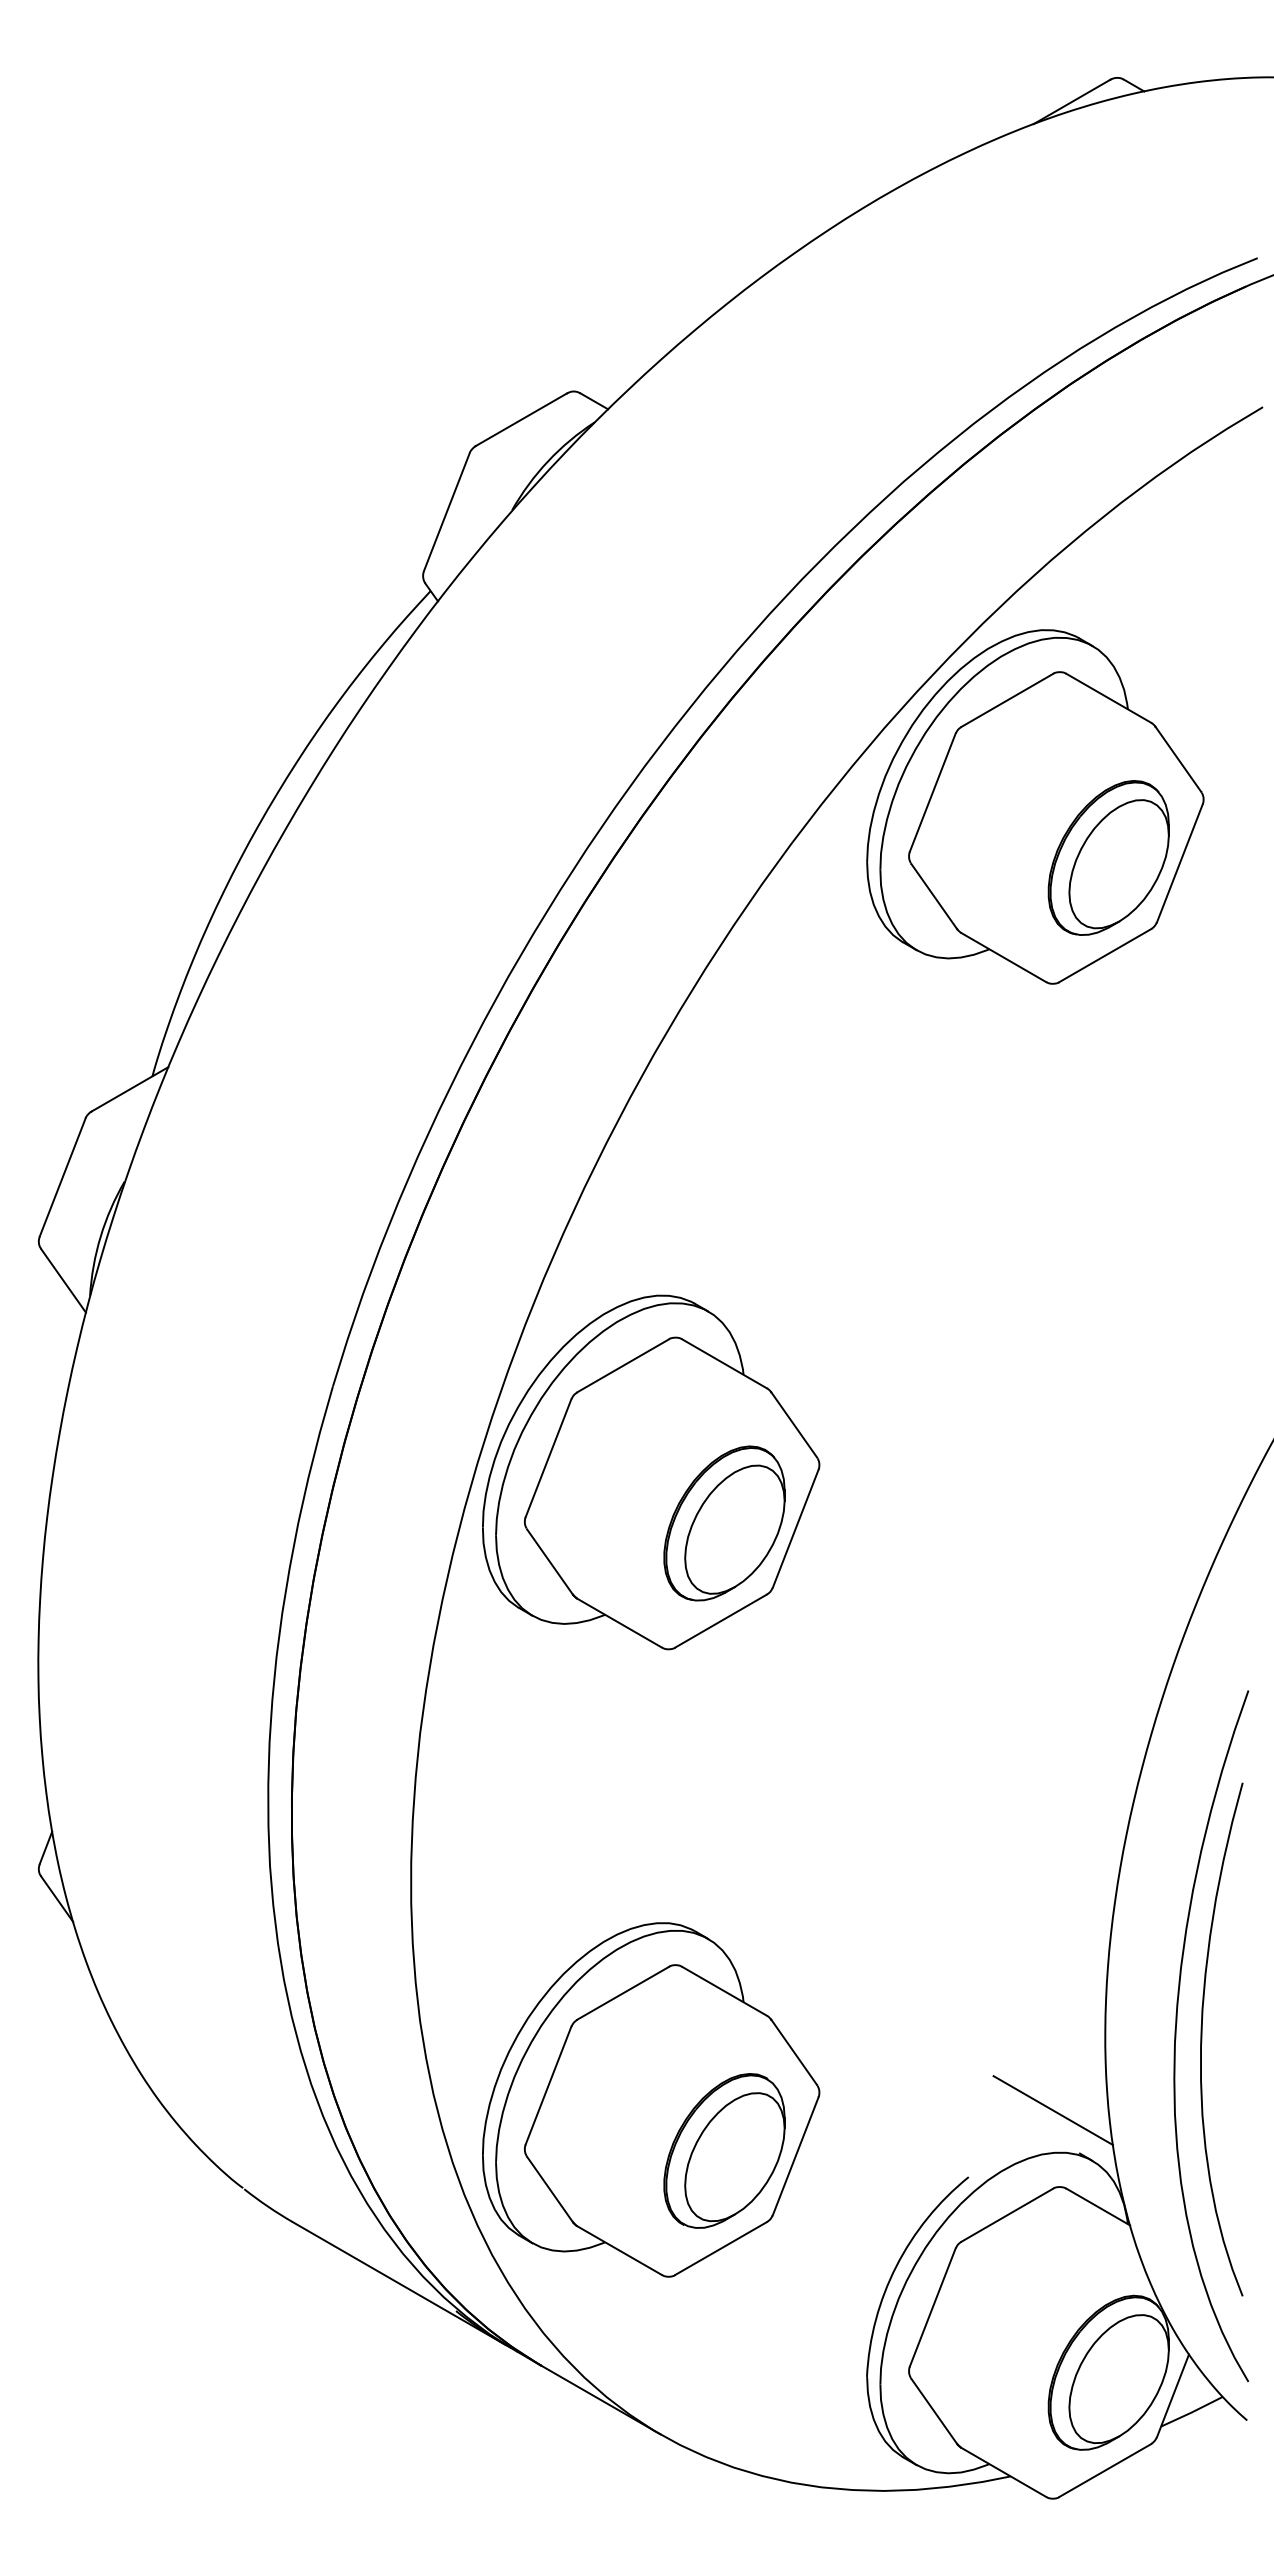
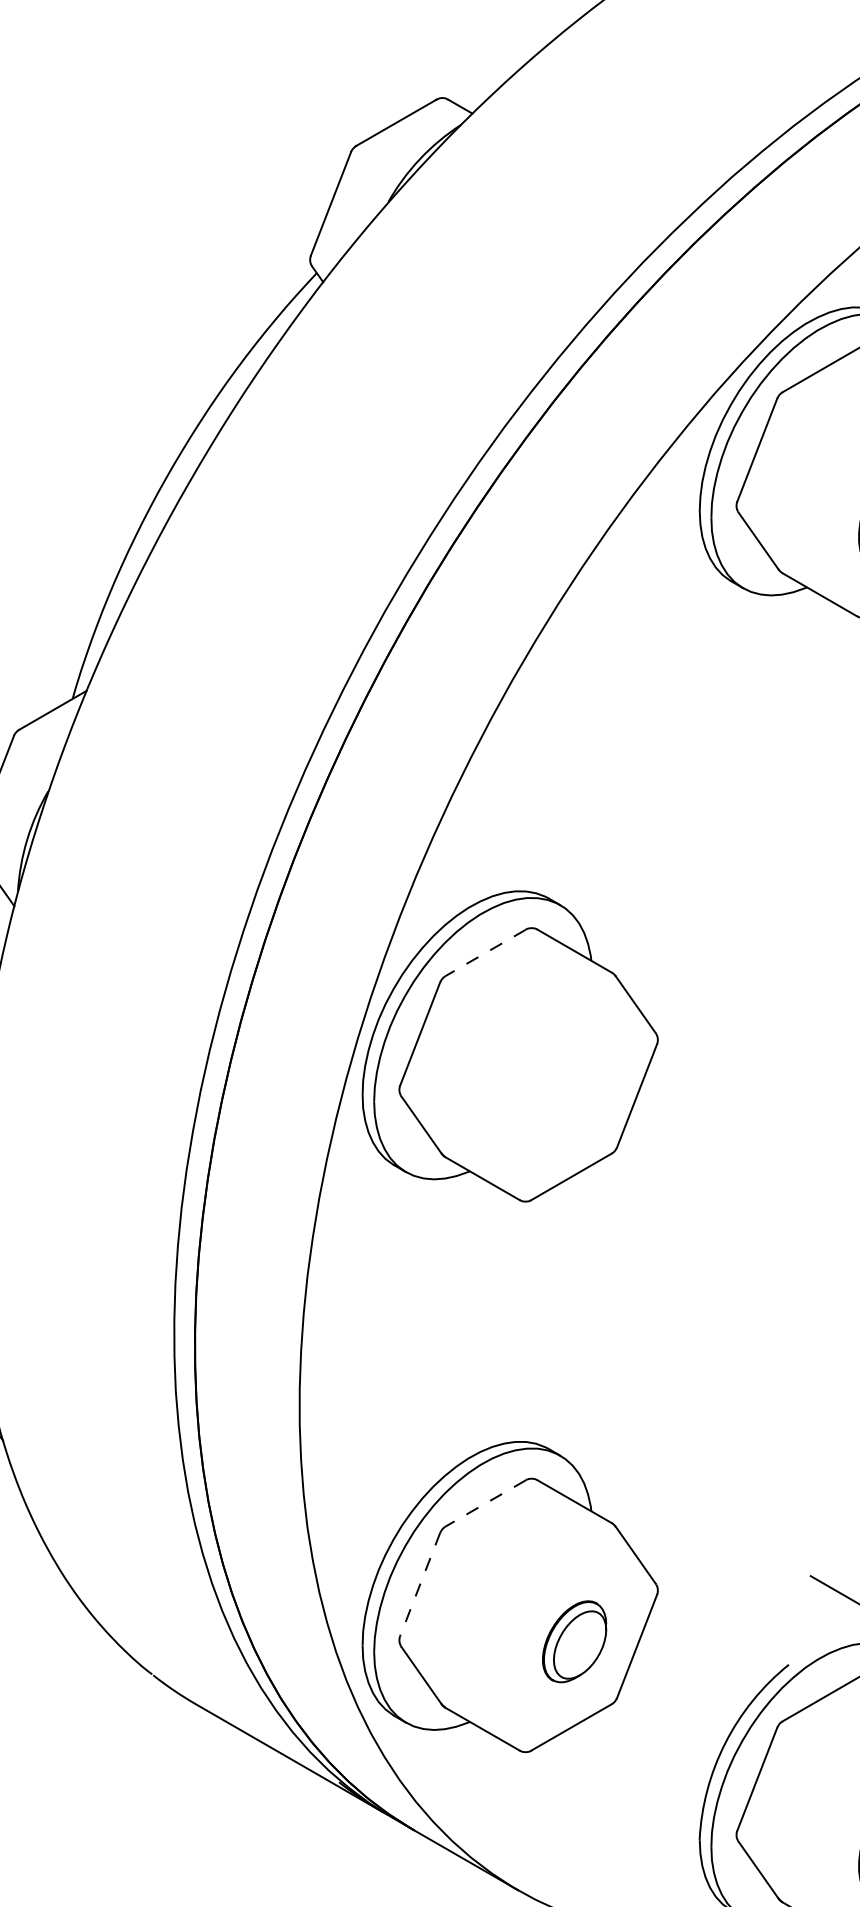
line: (623, 1365) -> (485, 952), solid -> dashed
part: (724, 1523) -> (574, 1091), removed
line: (623, 1993) -> (485, 1503), solid -> dashed
line: (548, 2085) -> (420, 1584), solid -> dashed
part: (724, 2150) -> (574, 1641), size x0.6

